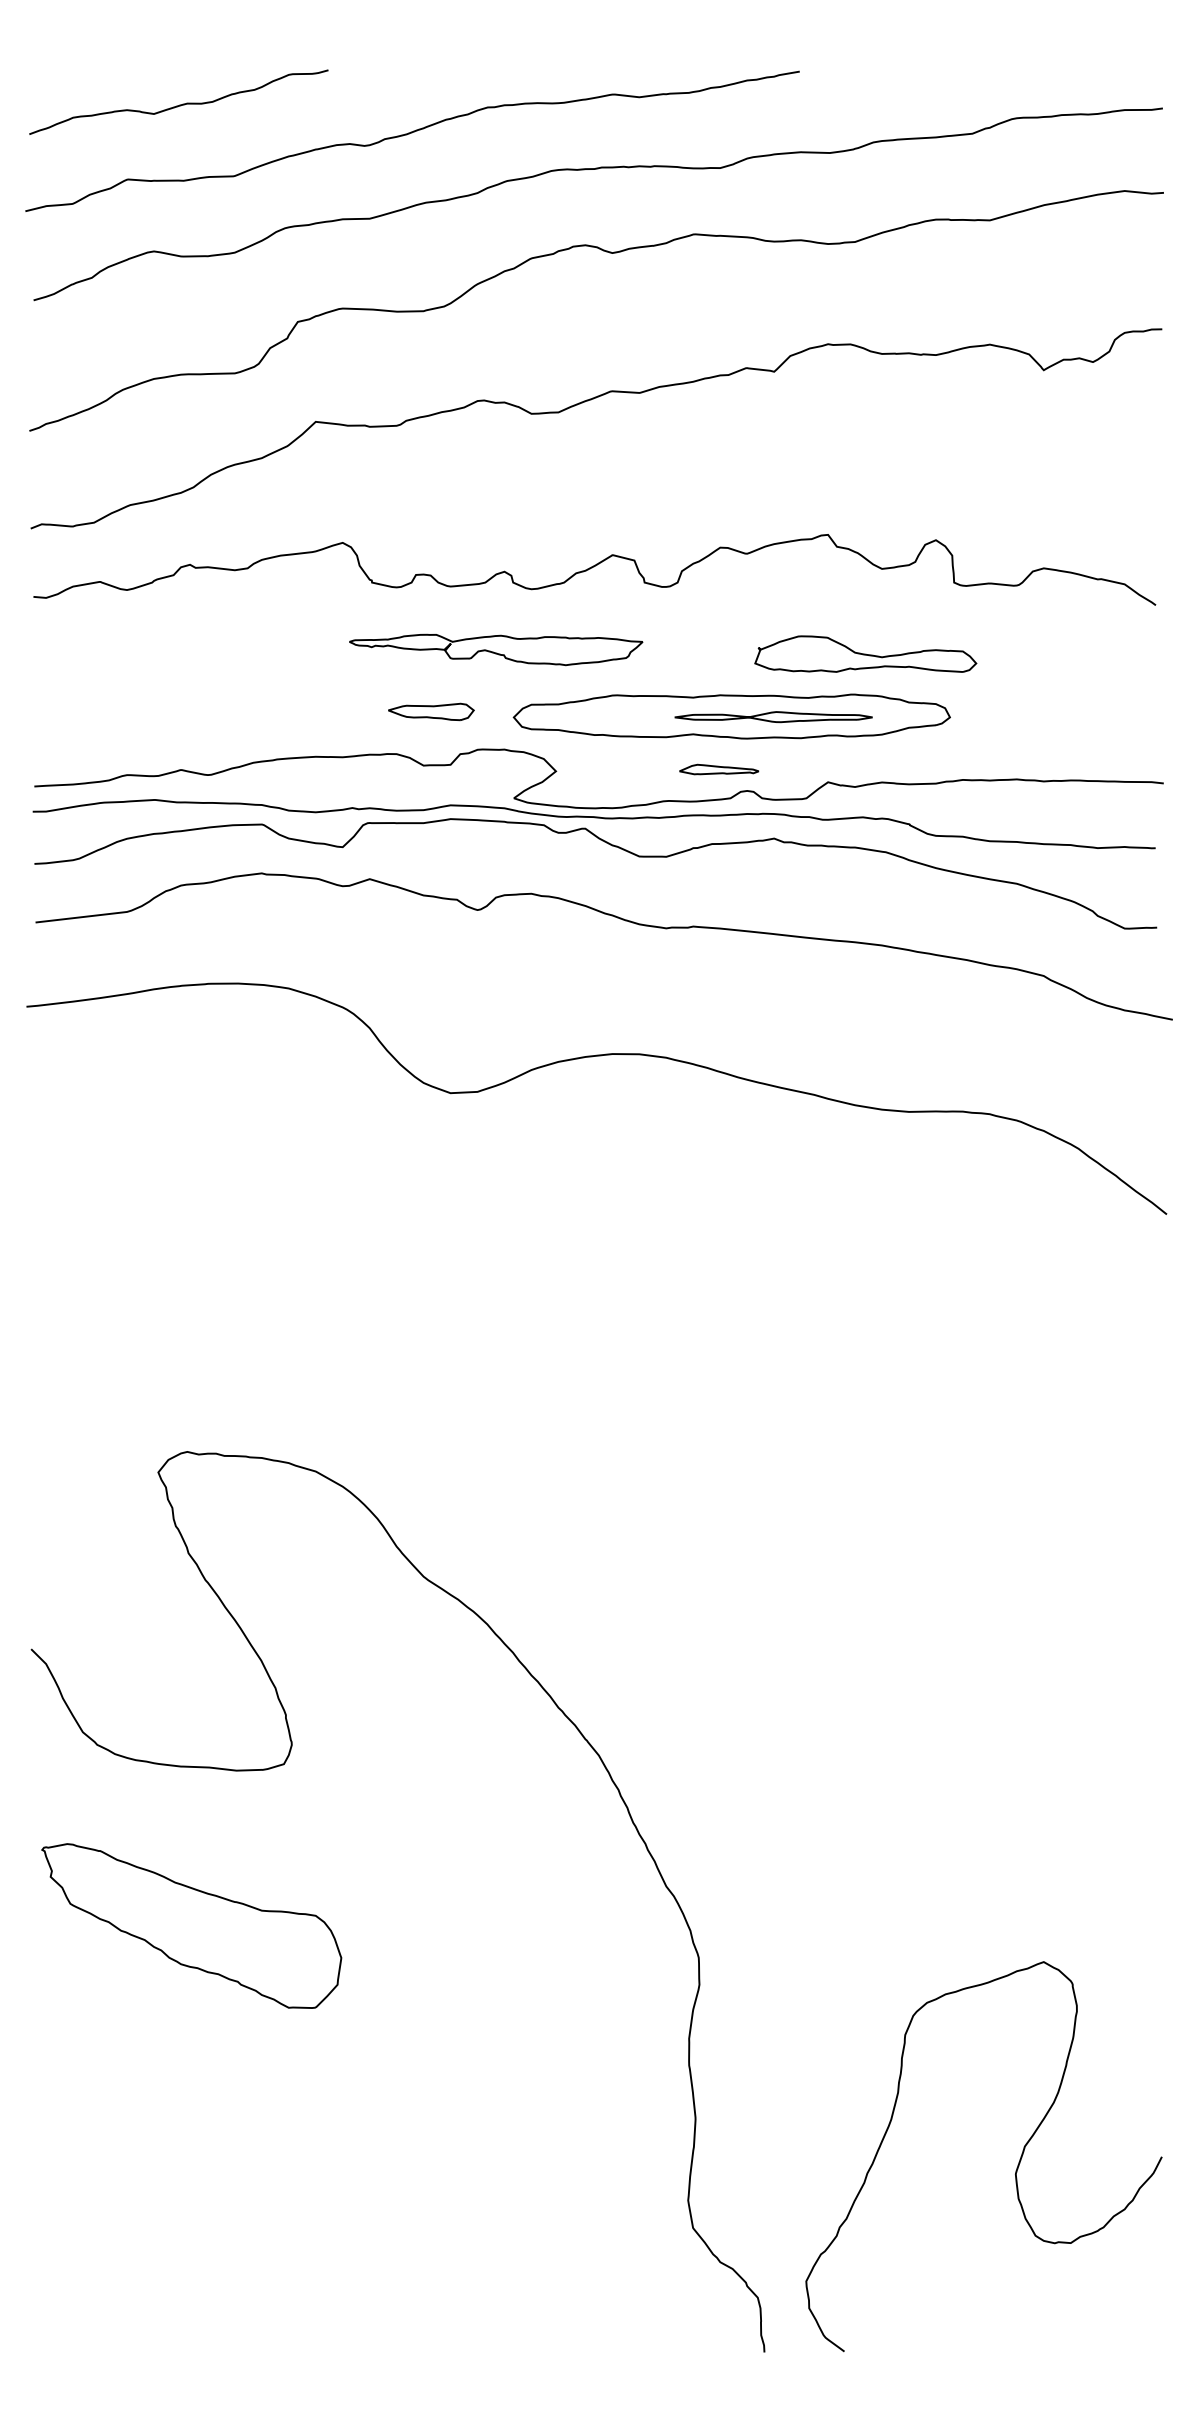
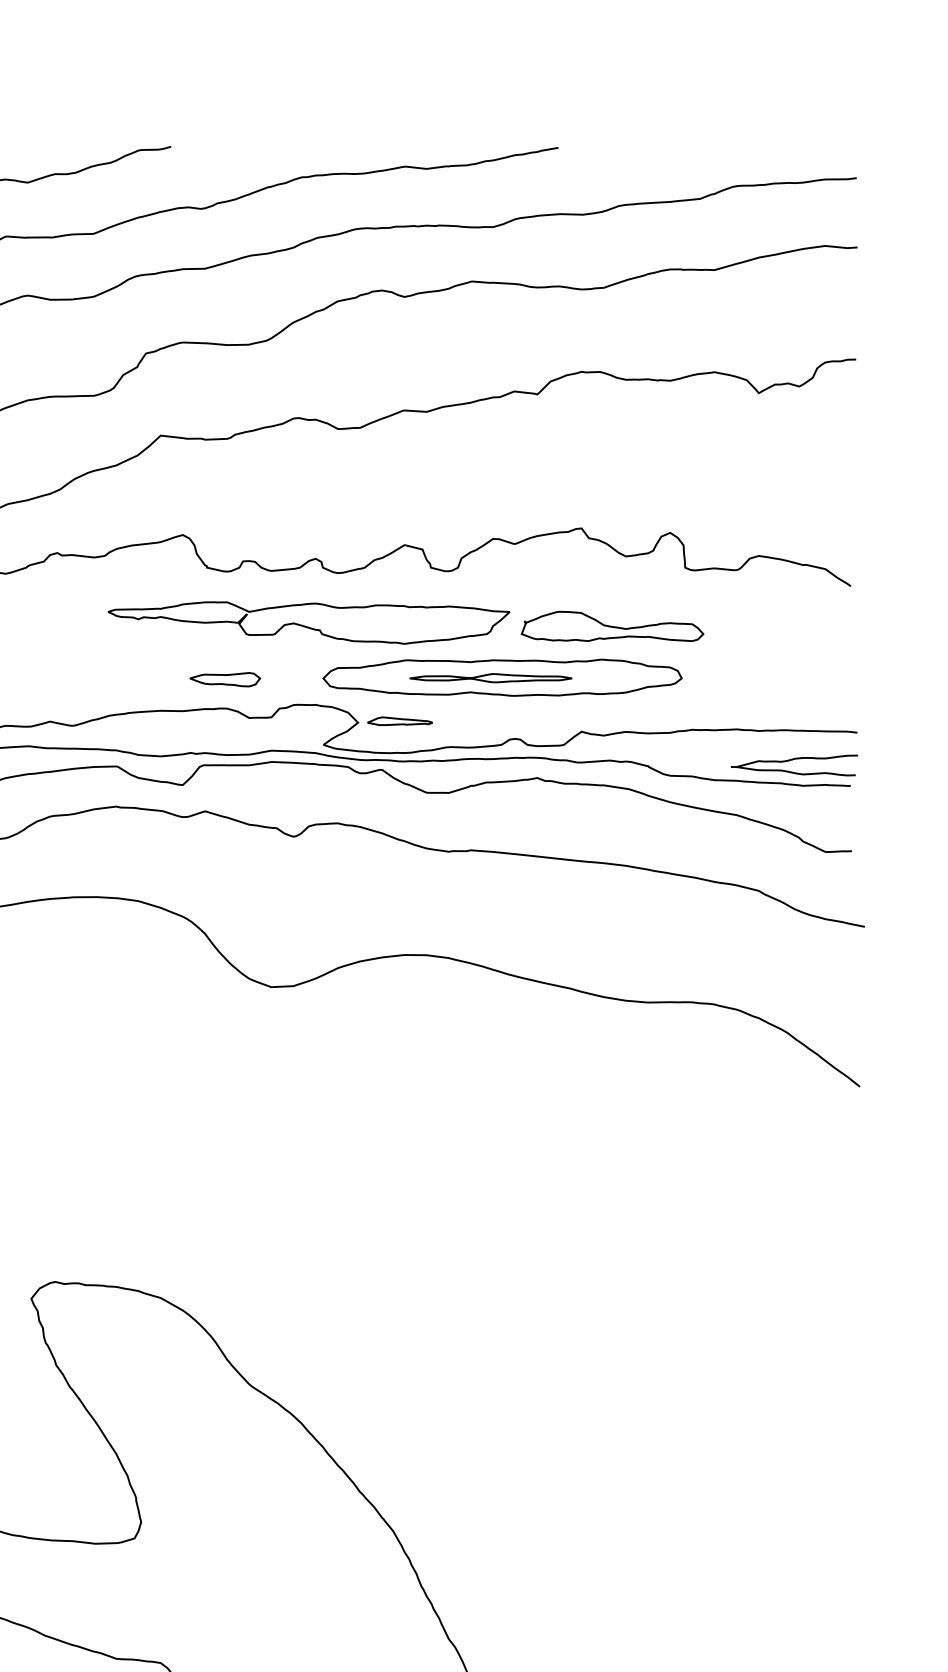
part: (495, 649) -> (308, 622), size x1.67
part: (431, 711) -> (225, 679), moved
part: (773, 717) -> (490, 678), moved
part: (719, 769) -> (400, 721), moved
curve: (1083, 817) -> (791, 760), added

